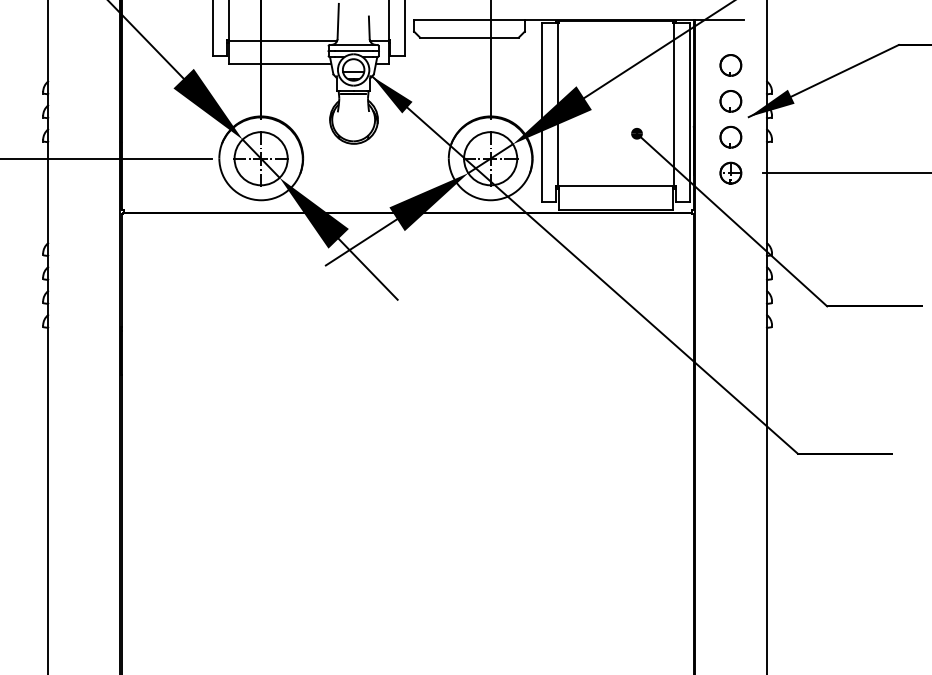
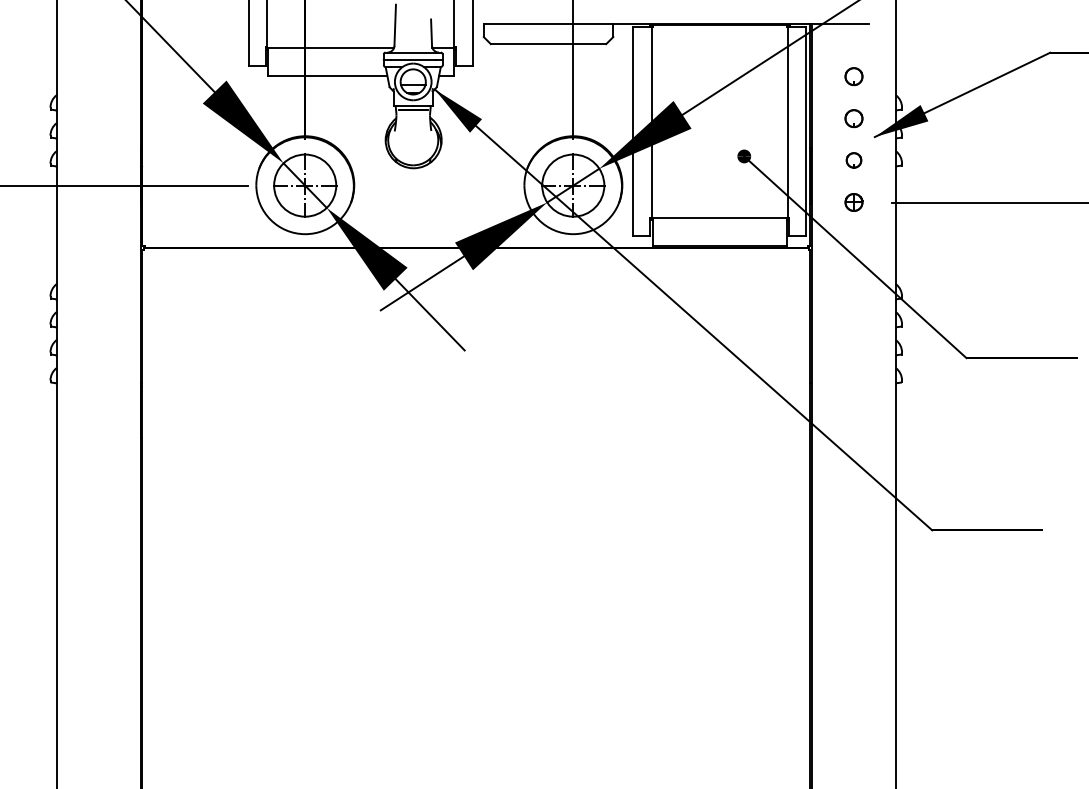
part: (730, 65) -> (853, 76), size x0.7
part: (730, 101) -> (853, 118), size x0.7
part: (730, 136) -> (853, 159), size x0.6
part: (730, 172) -> (853, 201), size x0.7

